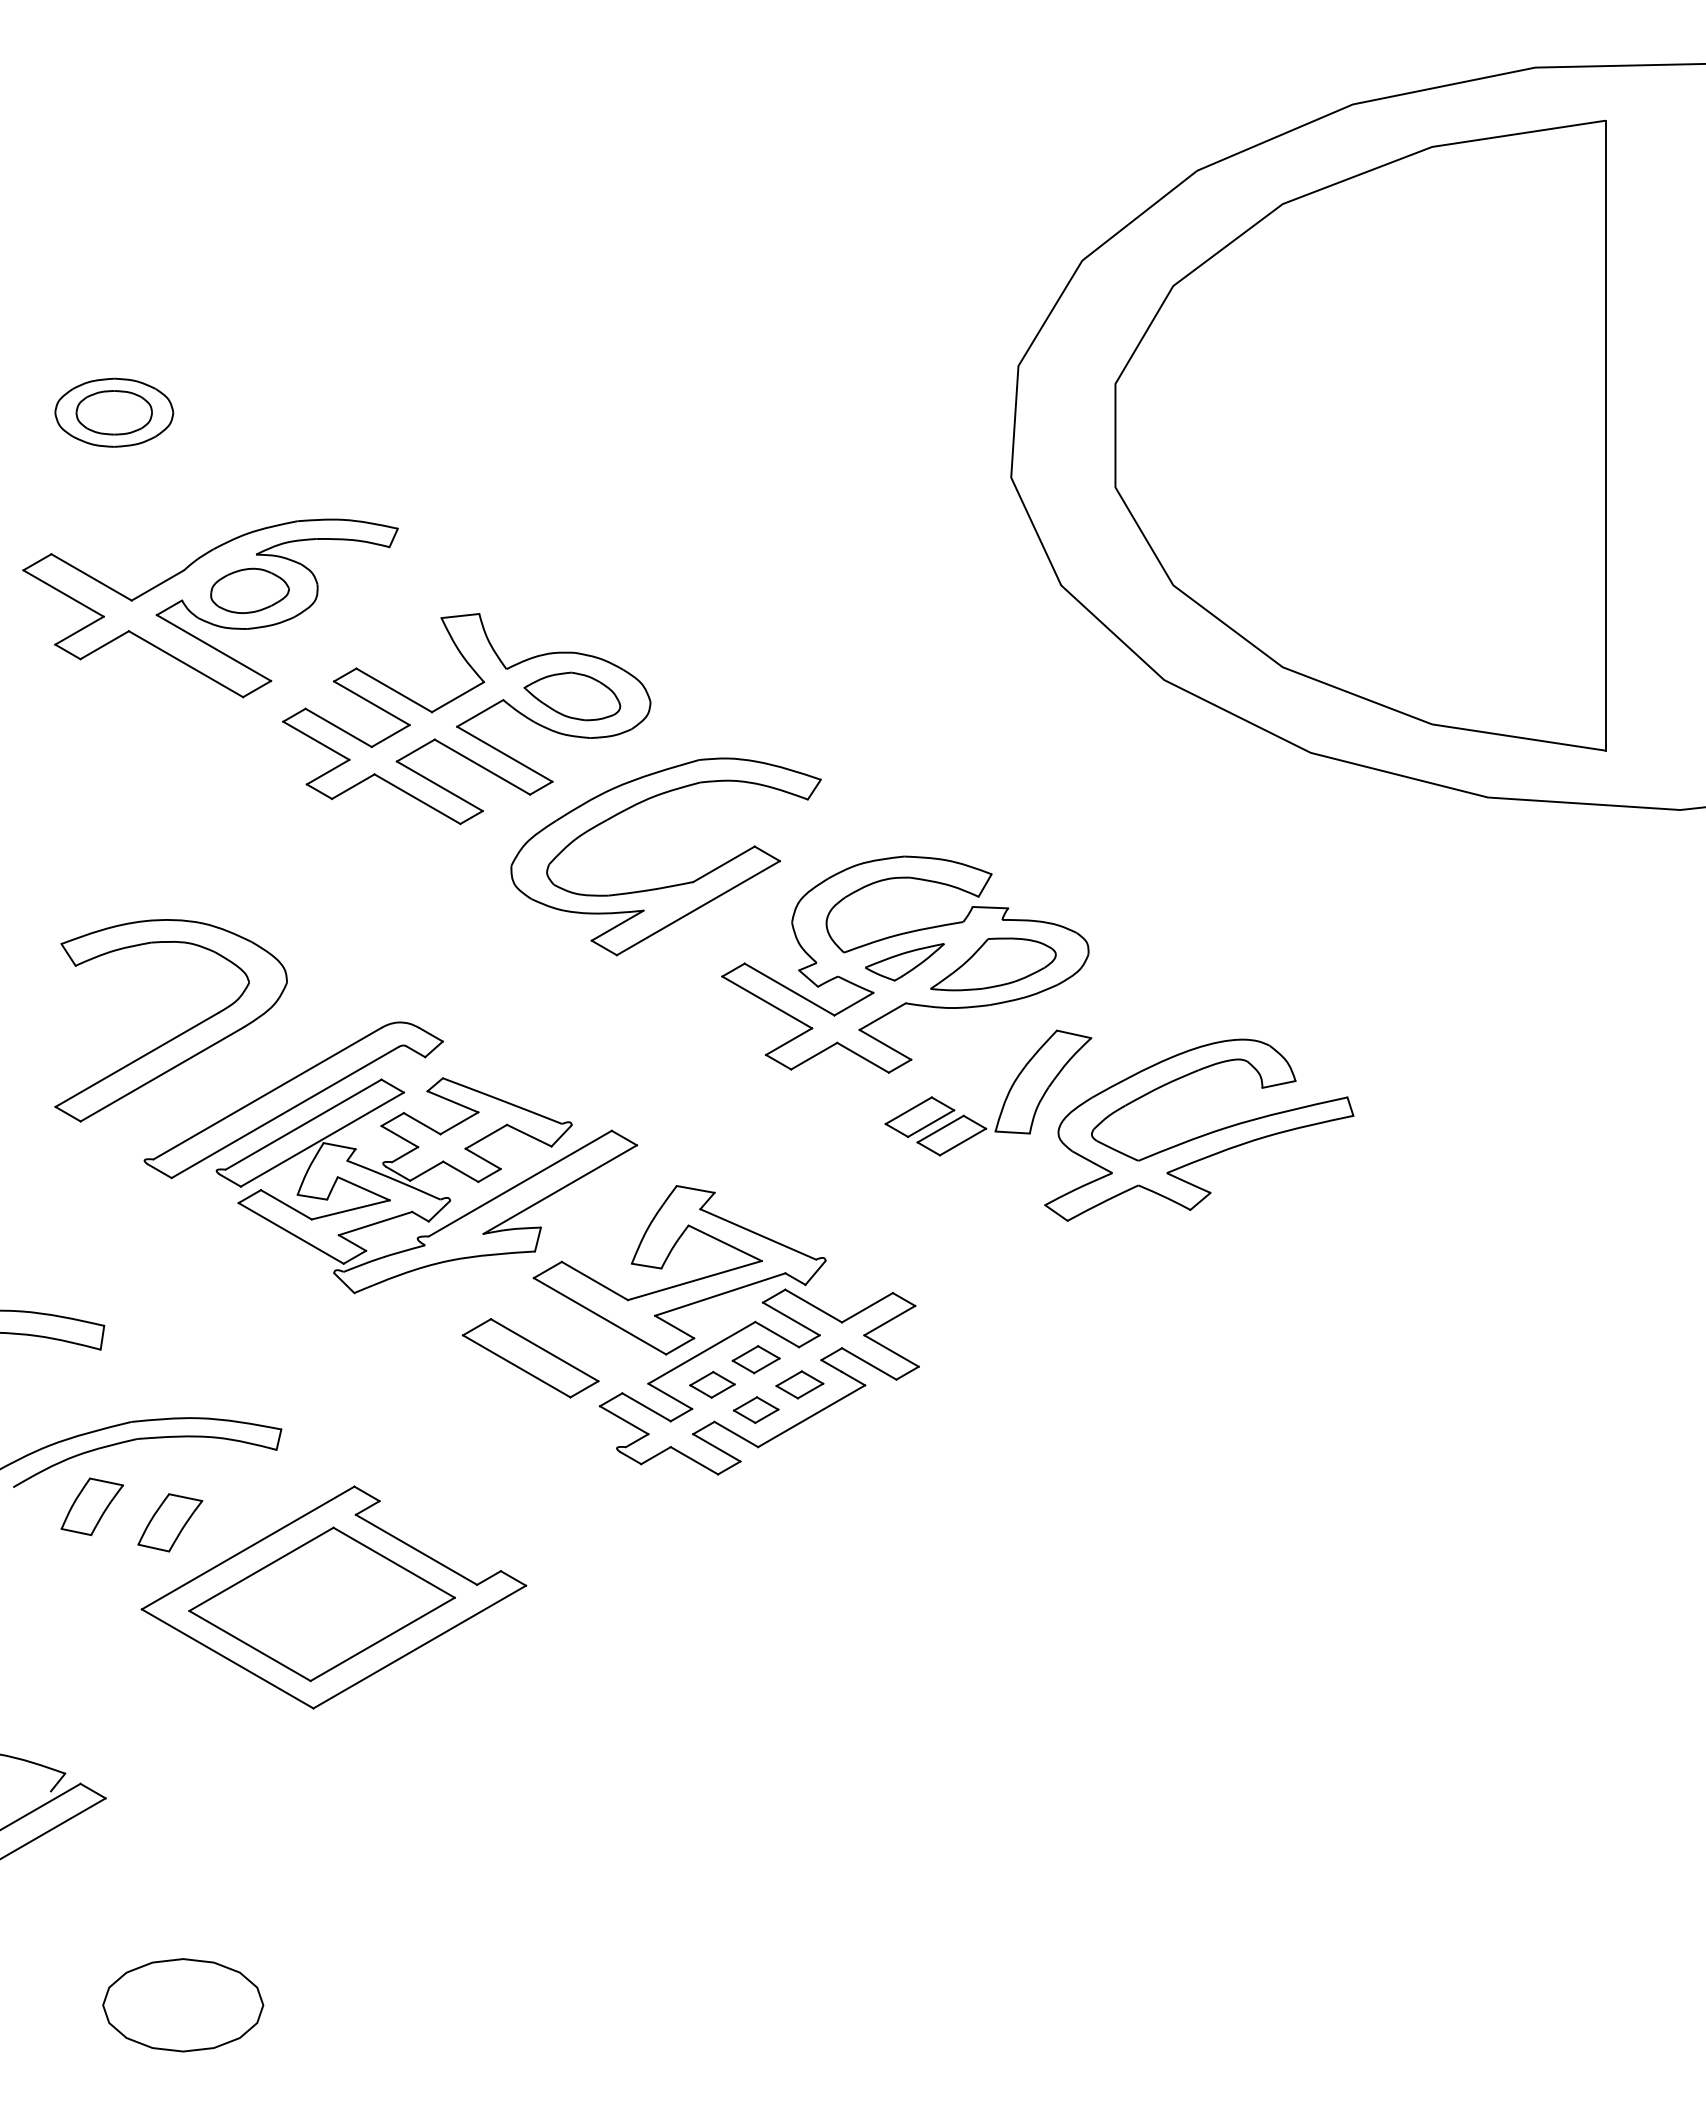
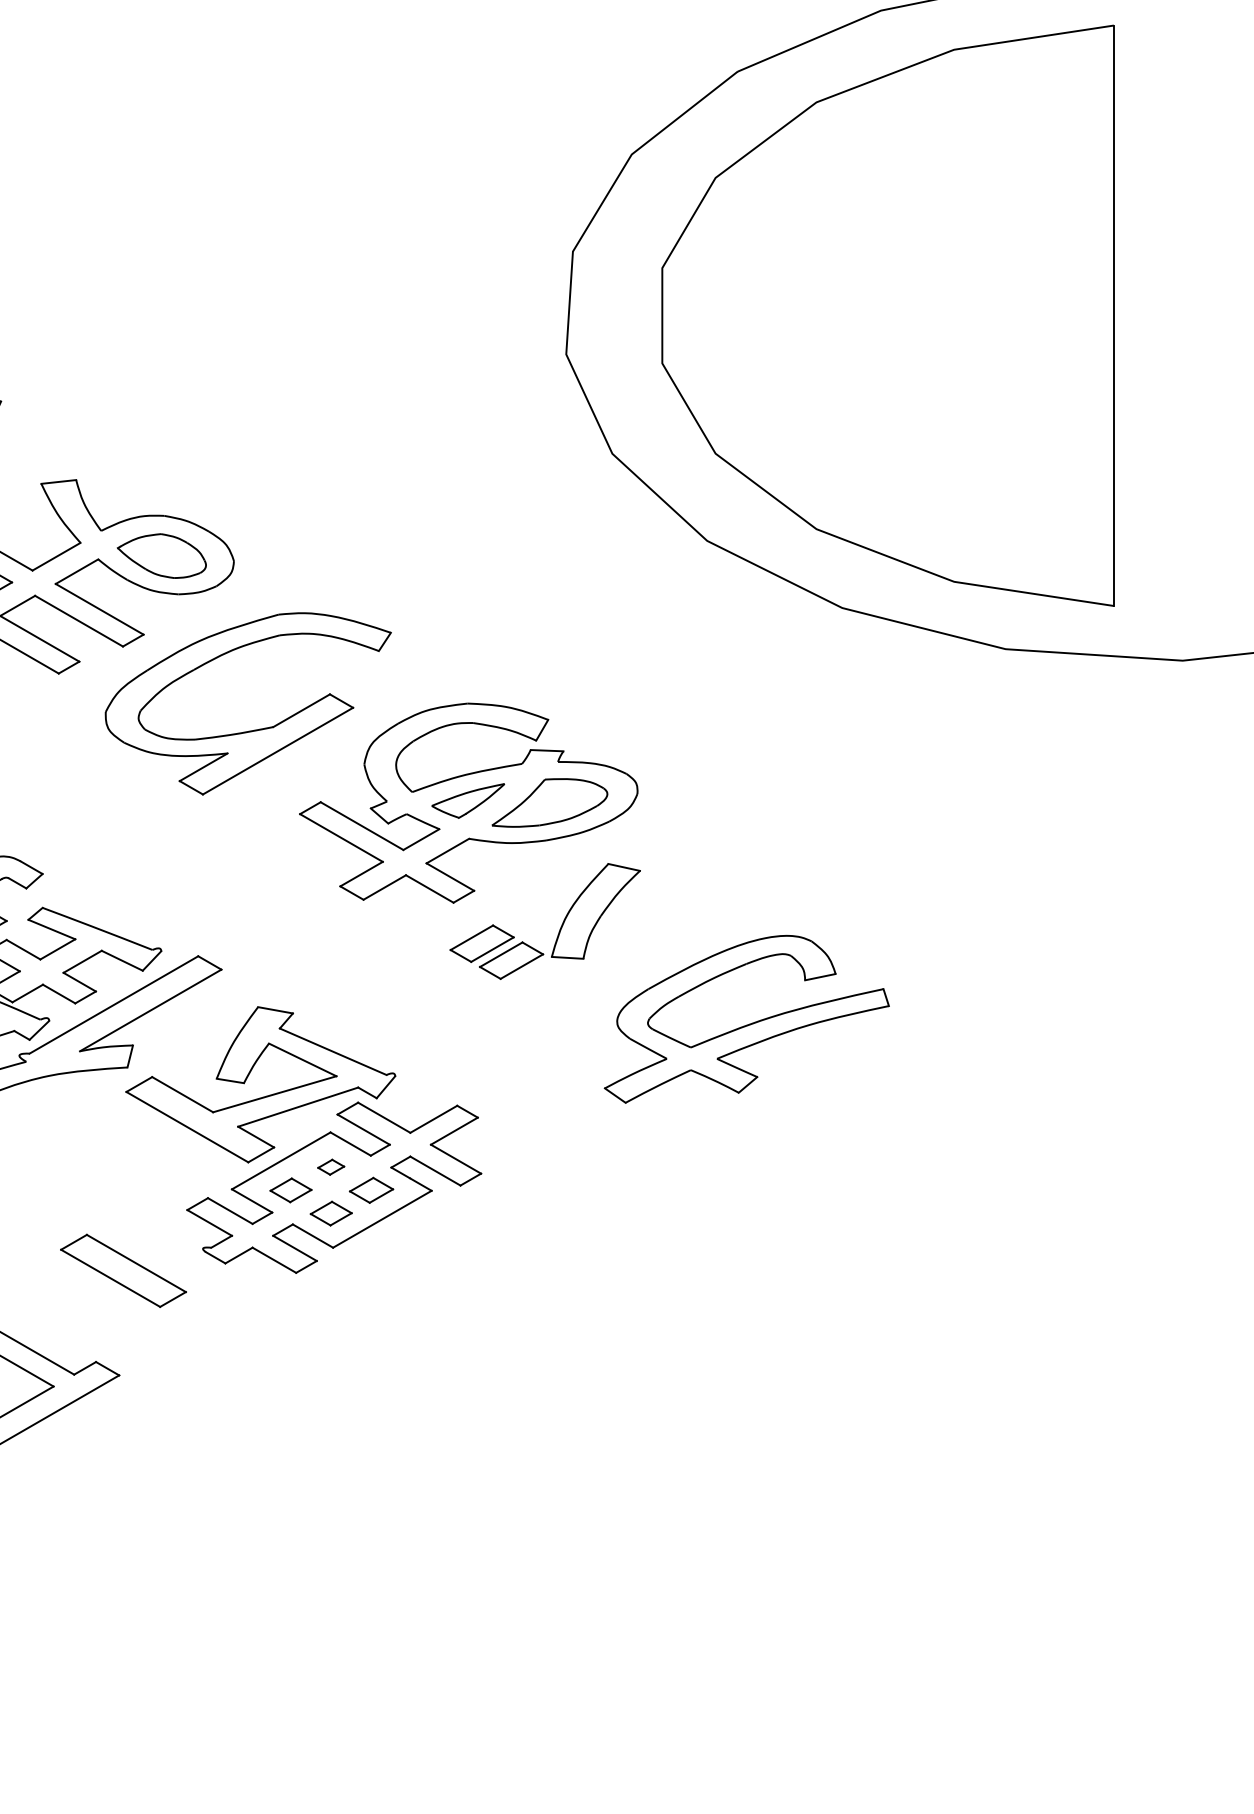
part: (1200, 1135) -> (748, 1024), moved
part: (530, 1358) -> (123, 1271), moved
part: (755, 1359) -> (330, 1166), size x0.6

